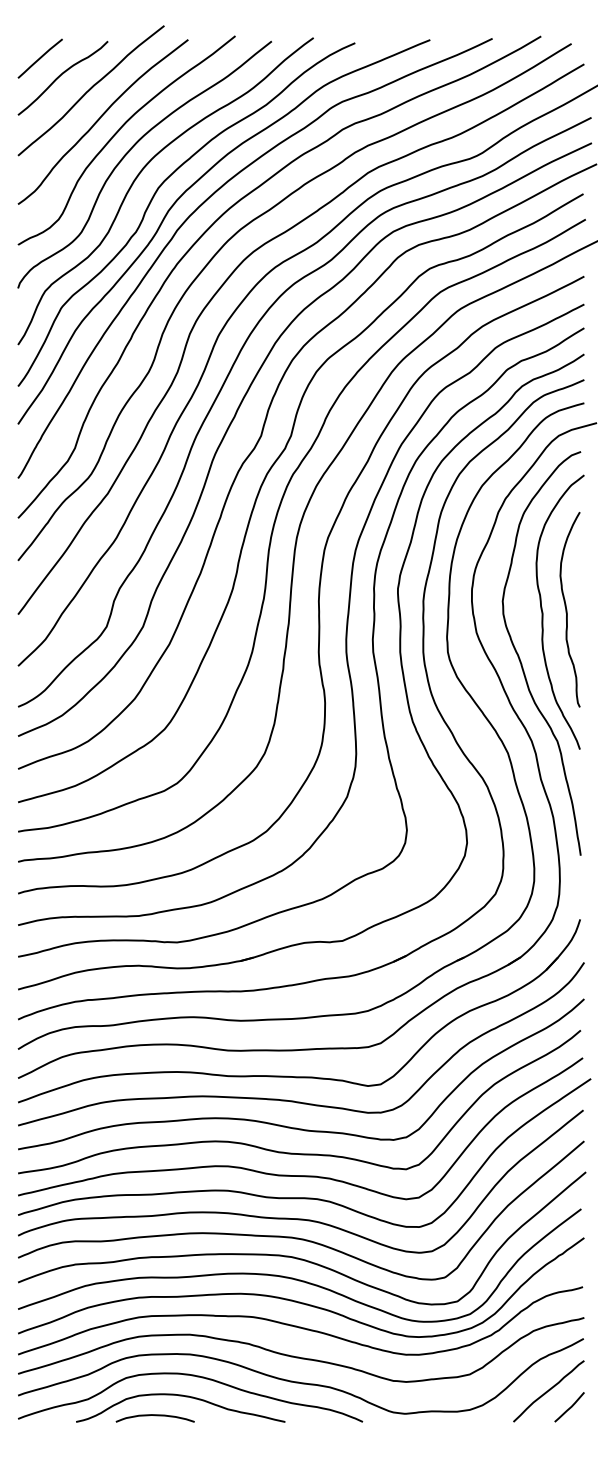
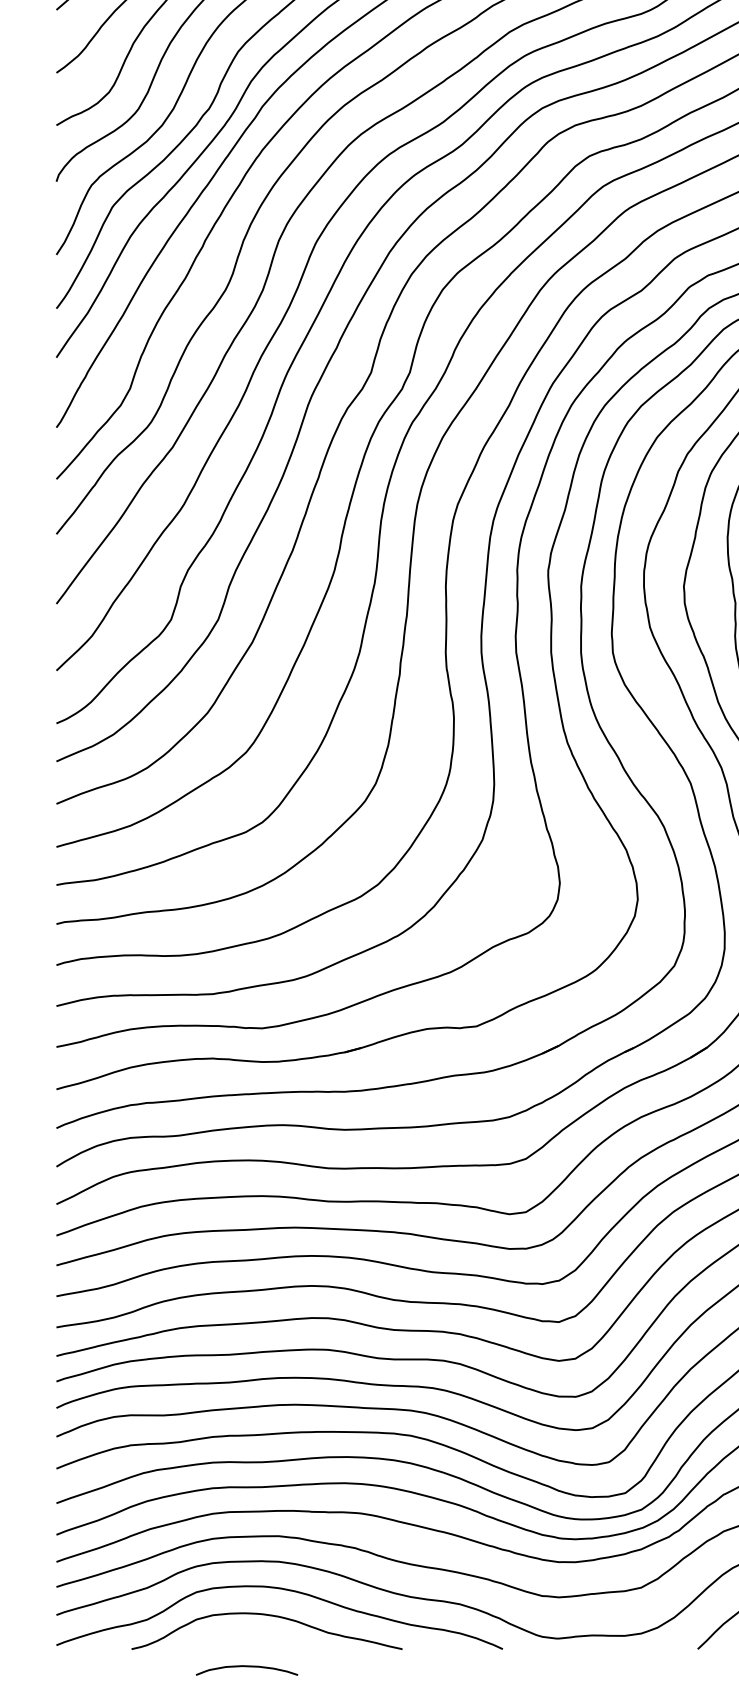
curve: (155, 1416) -> (247, 1667), moved

